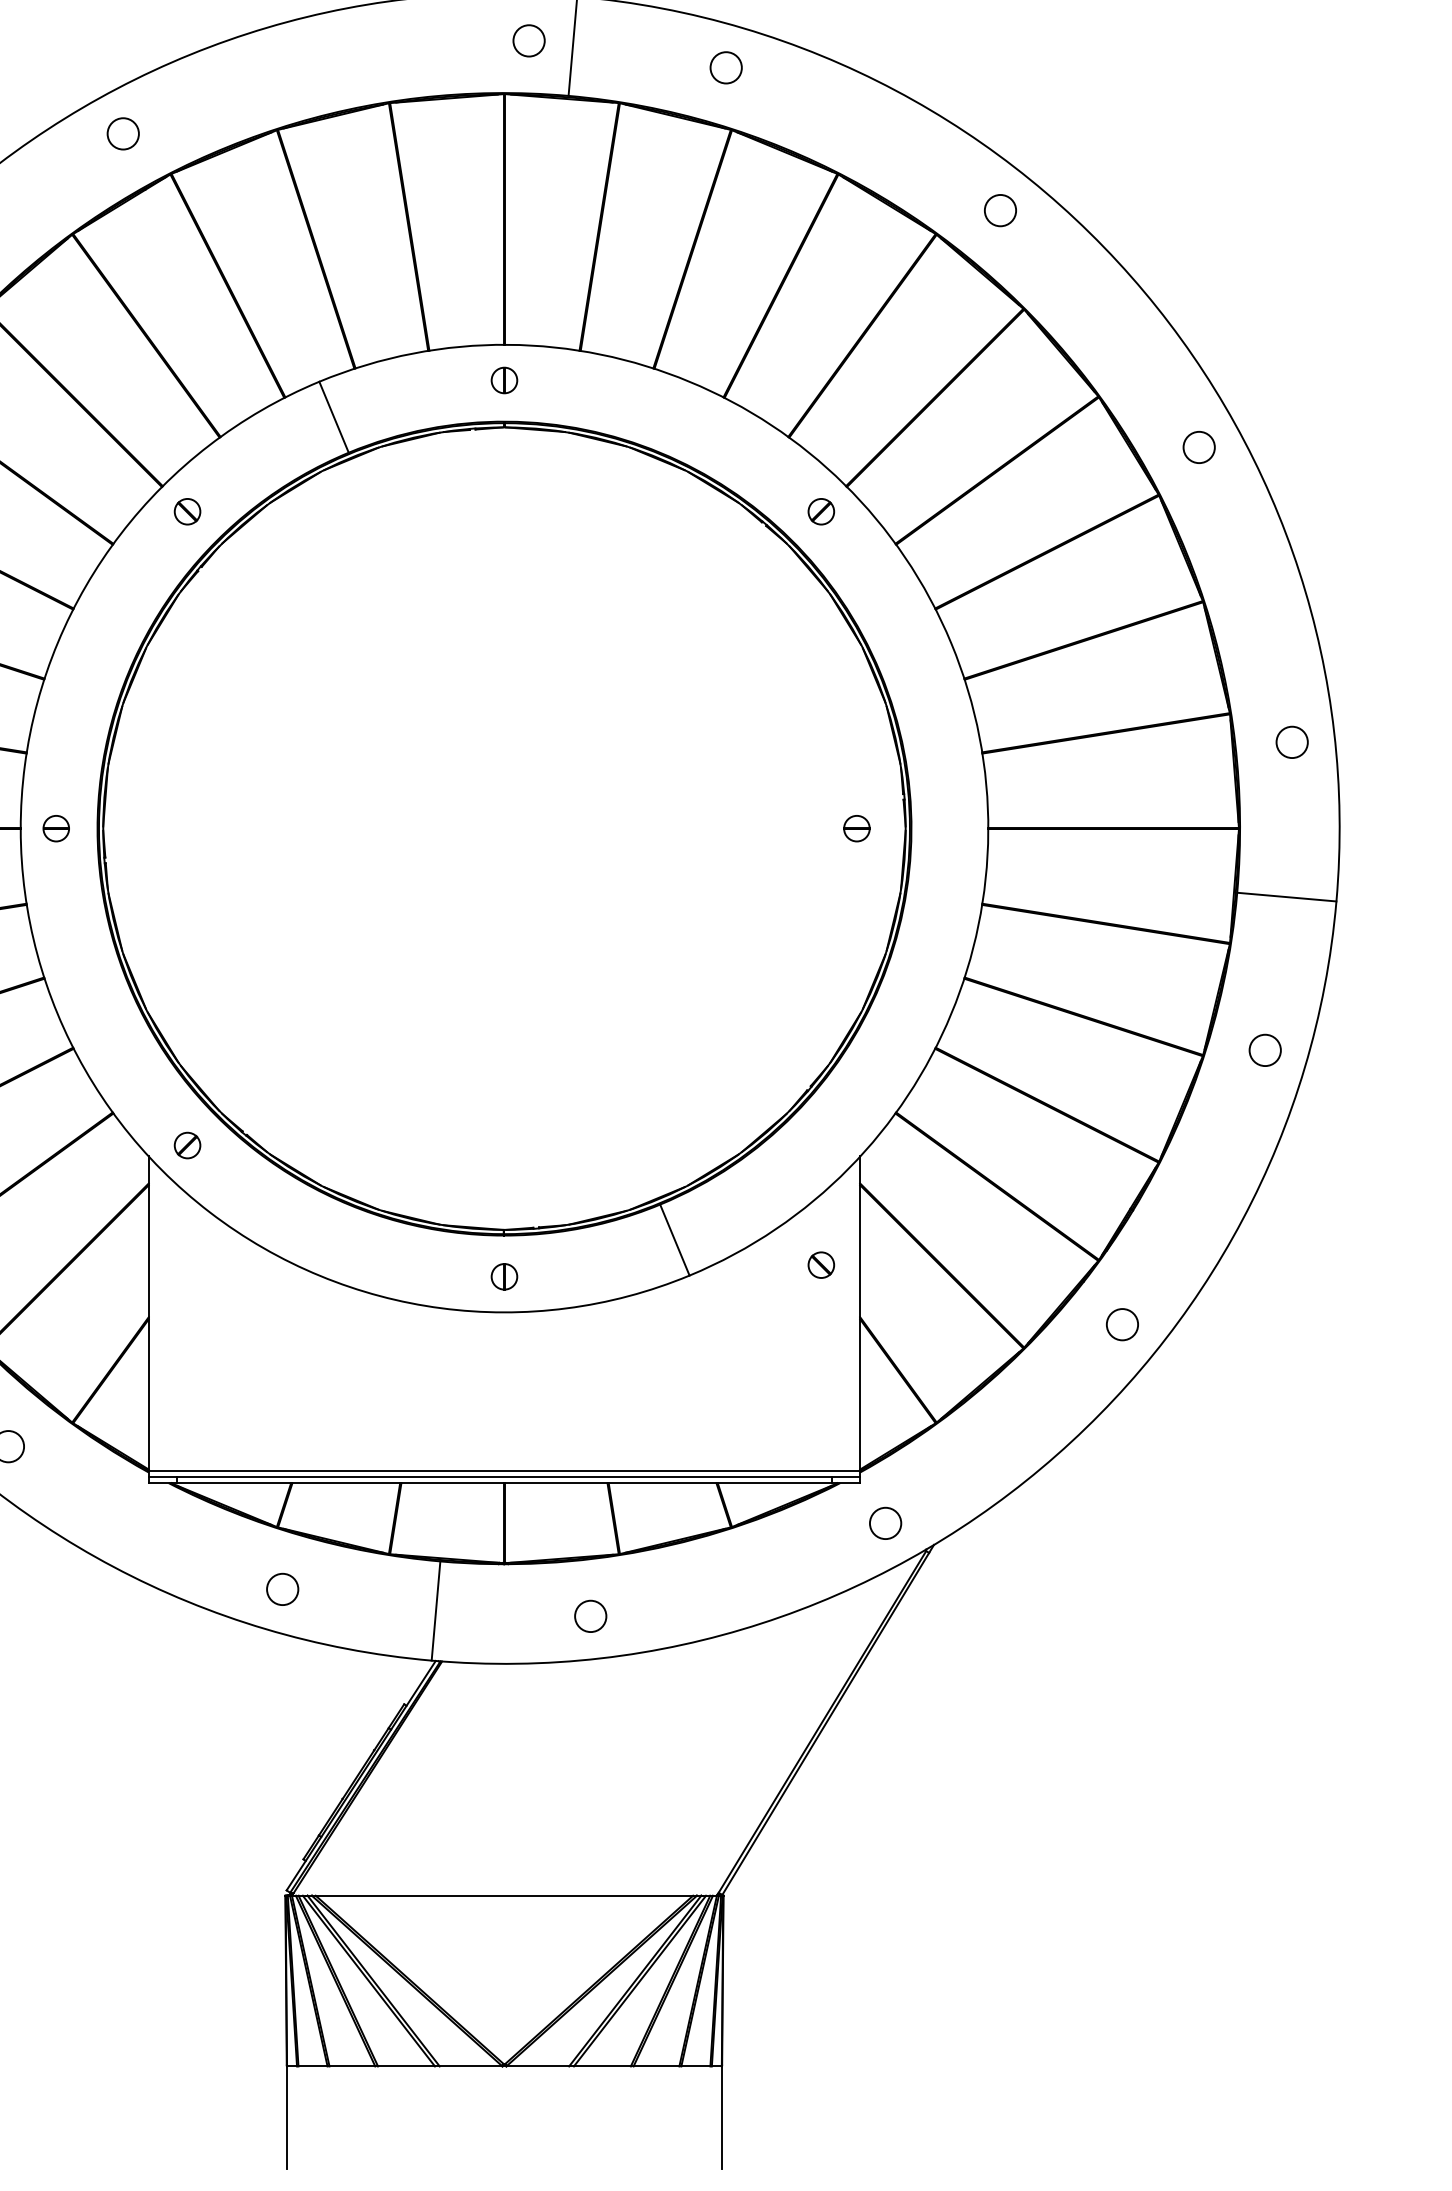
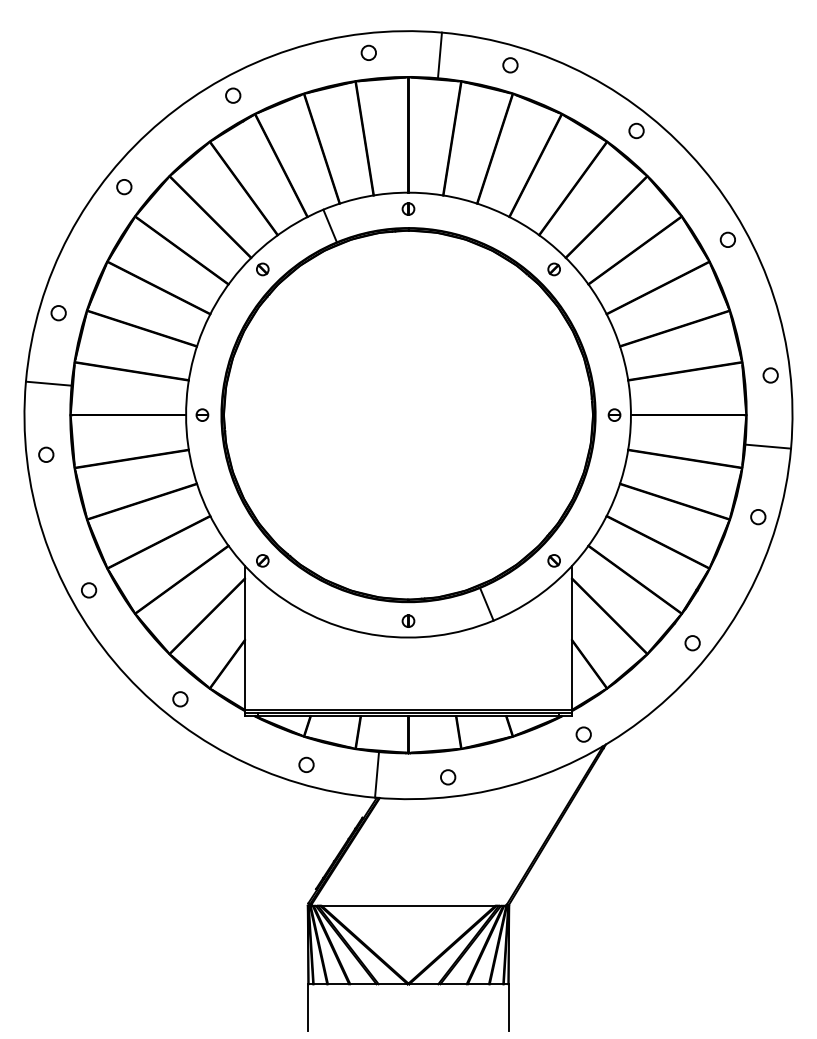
circle: (528, 39) -> (368, 52), moved
part: (856, 827) -> (614, 414), moved
part: (819, 1264) -> (553, 560), moved

